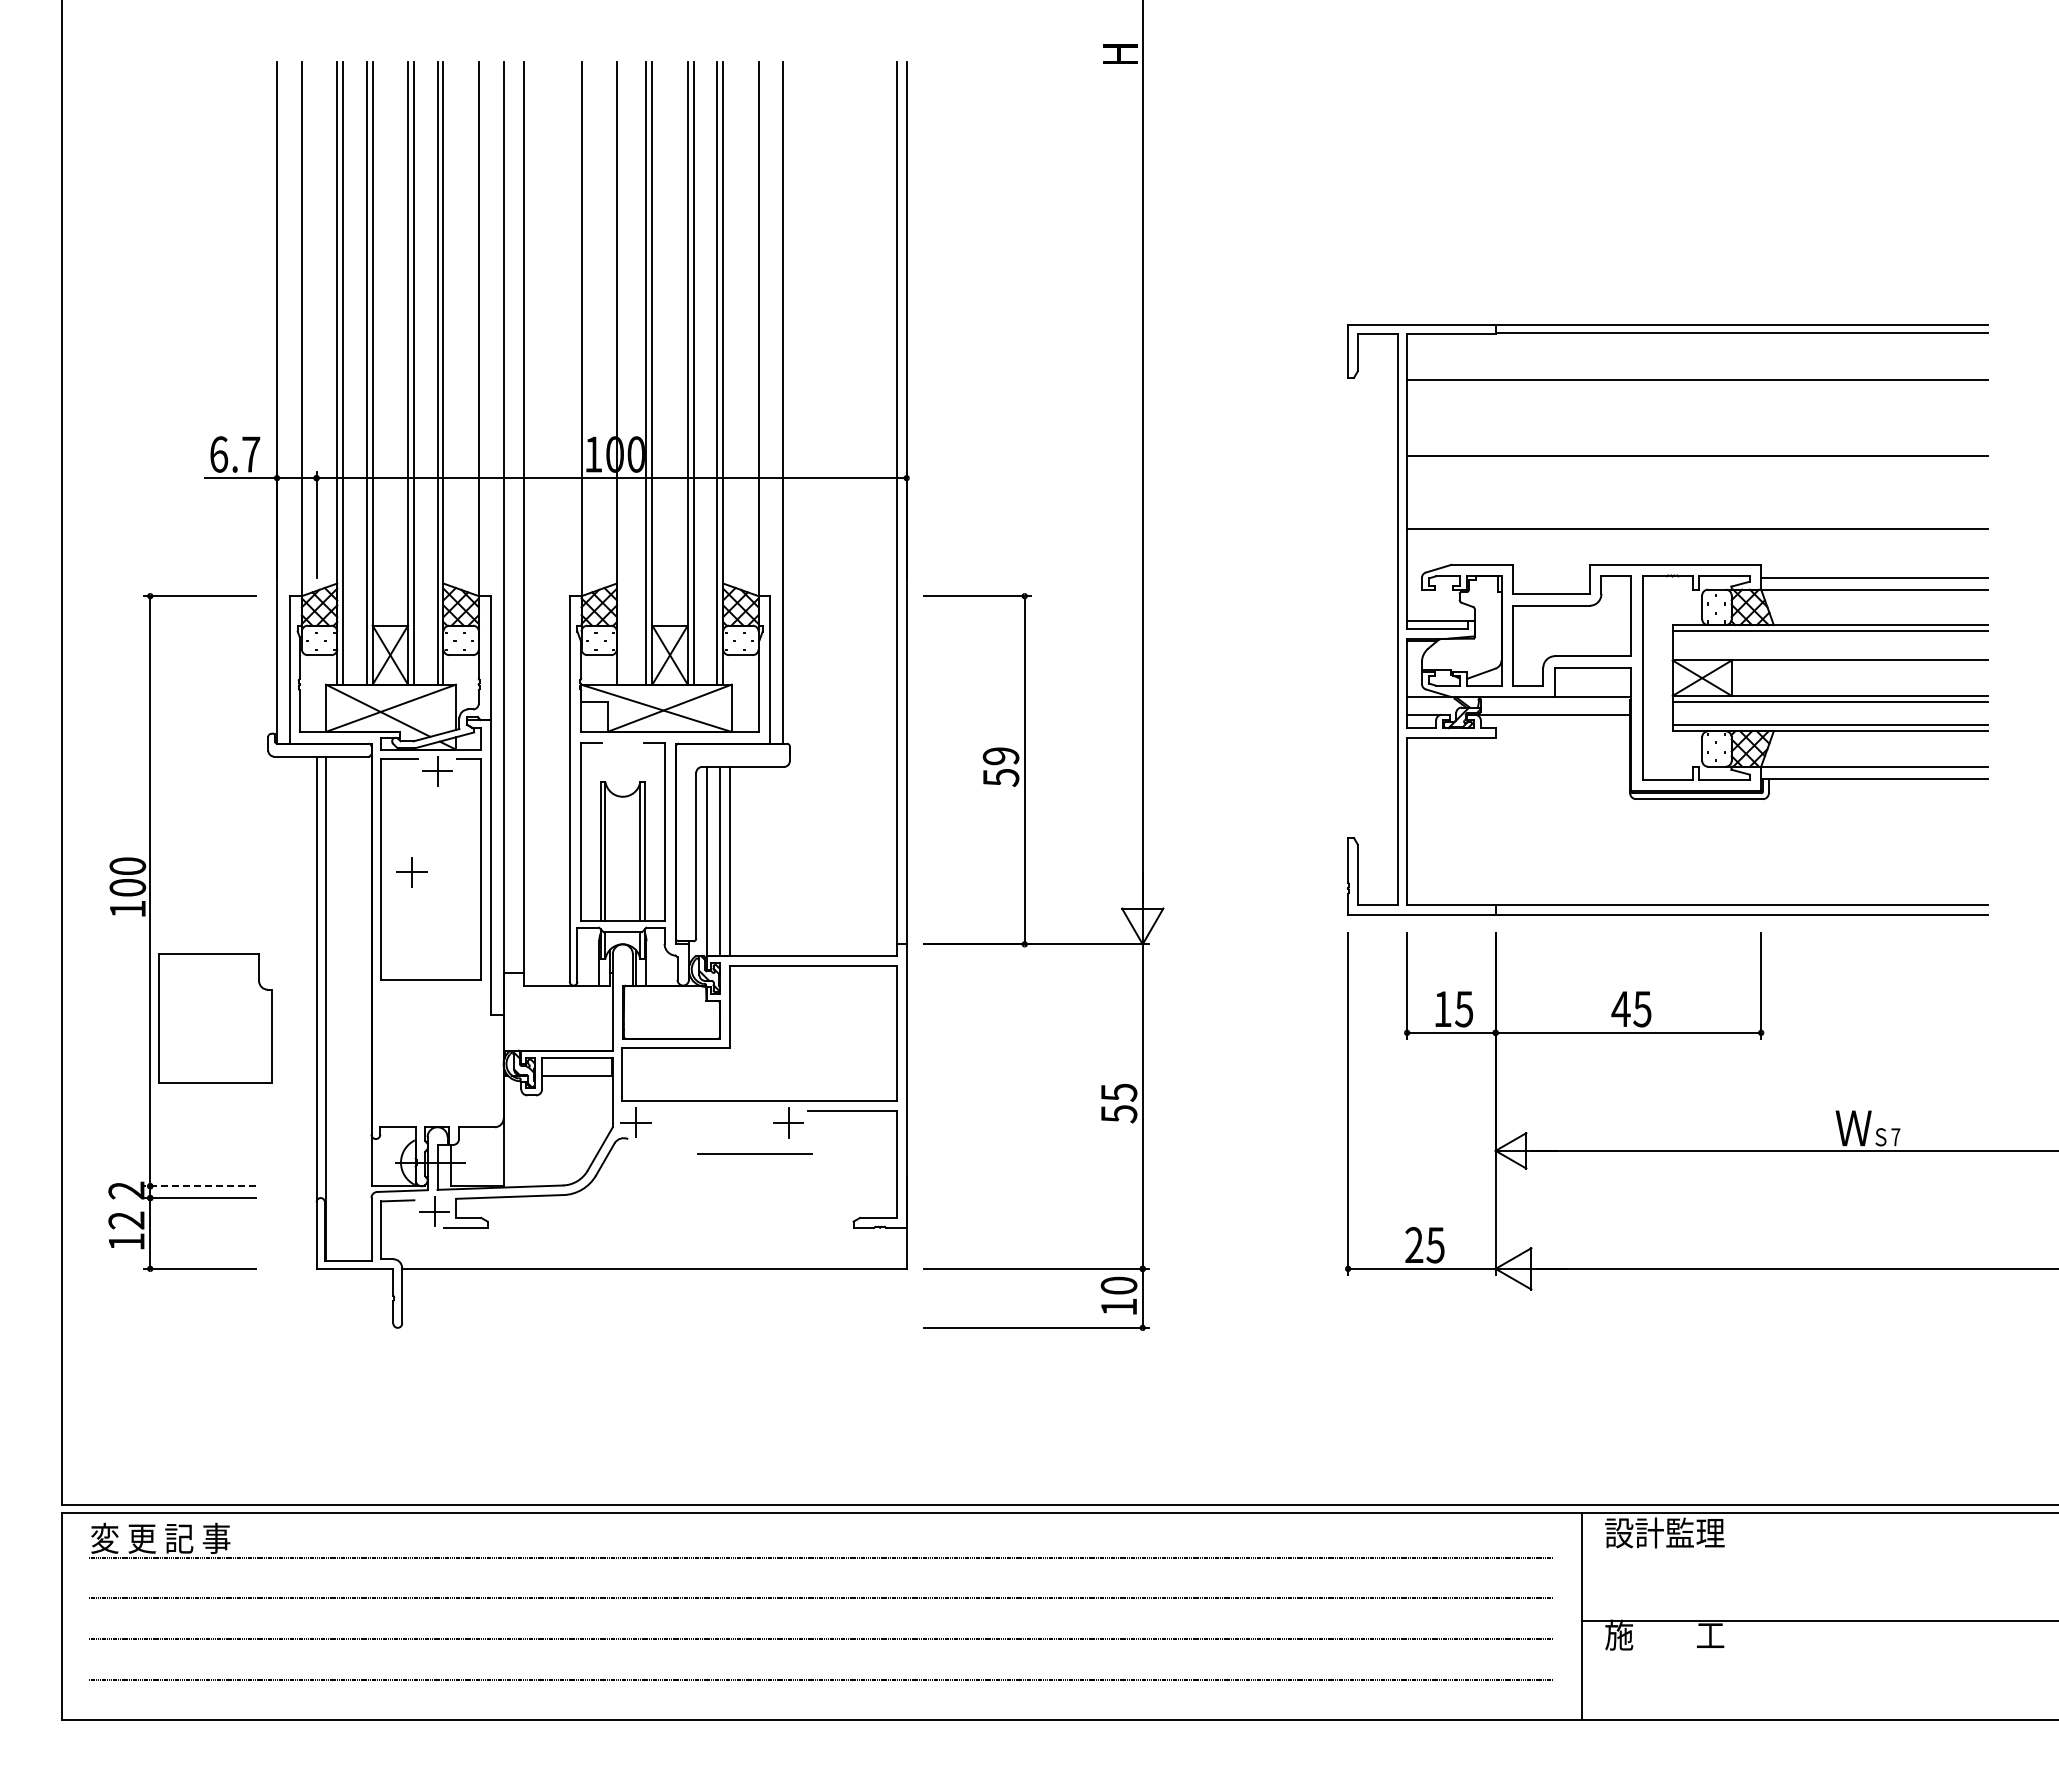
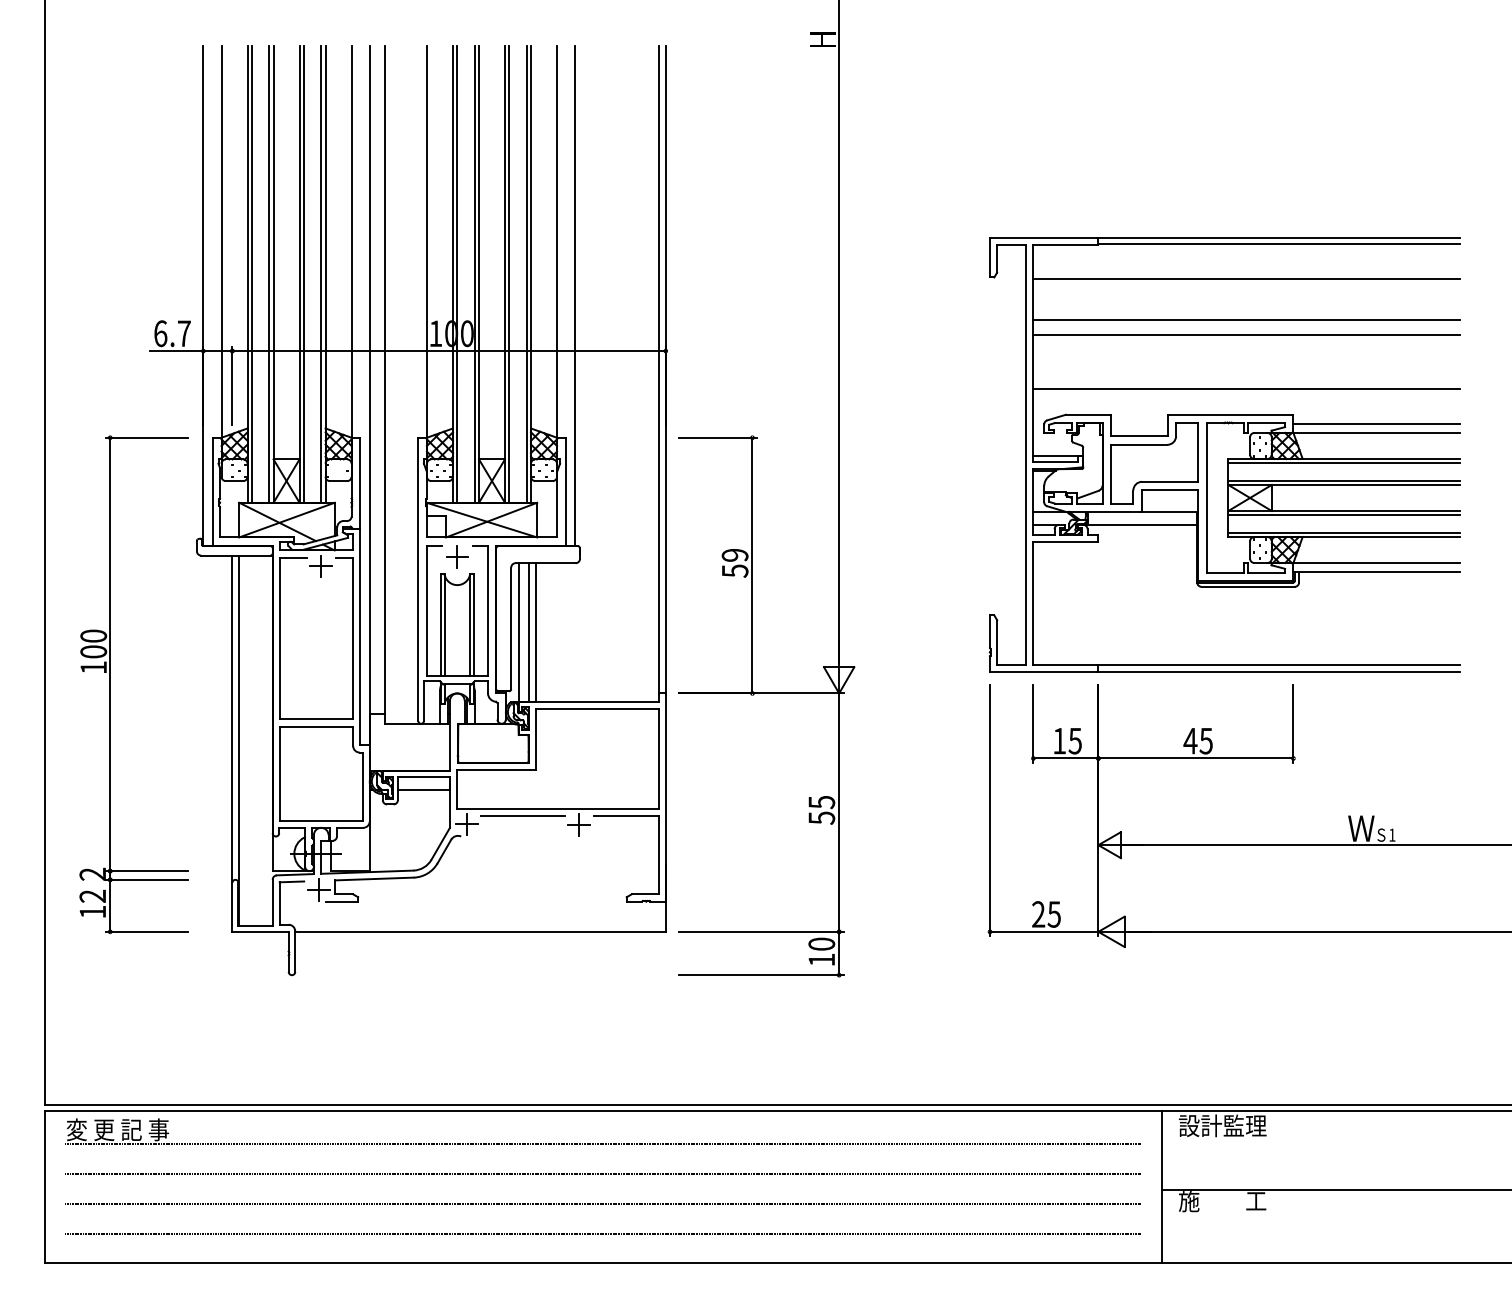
line: (622, 373) -> (457, 274), added
line: (1697, 435) -> (1246, 319), added
line: (1830, 654) -> (1344, 480), added
part: (411, 872) -> (457, 556), moved
part: (215, 1018) -> (321, 773), moved
text: (1895, 1137) -> (1392, 835), 7 -> 1
line: (754, 1153) -> (522, 815), moved
line: (199, 1186) -> (146, 871), dashed -> solid

